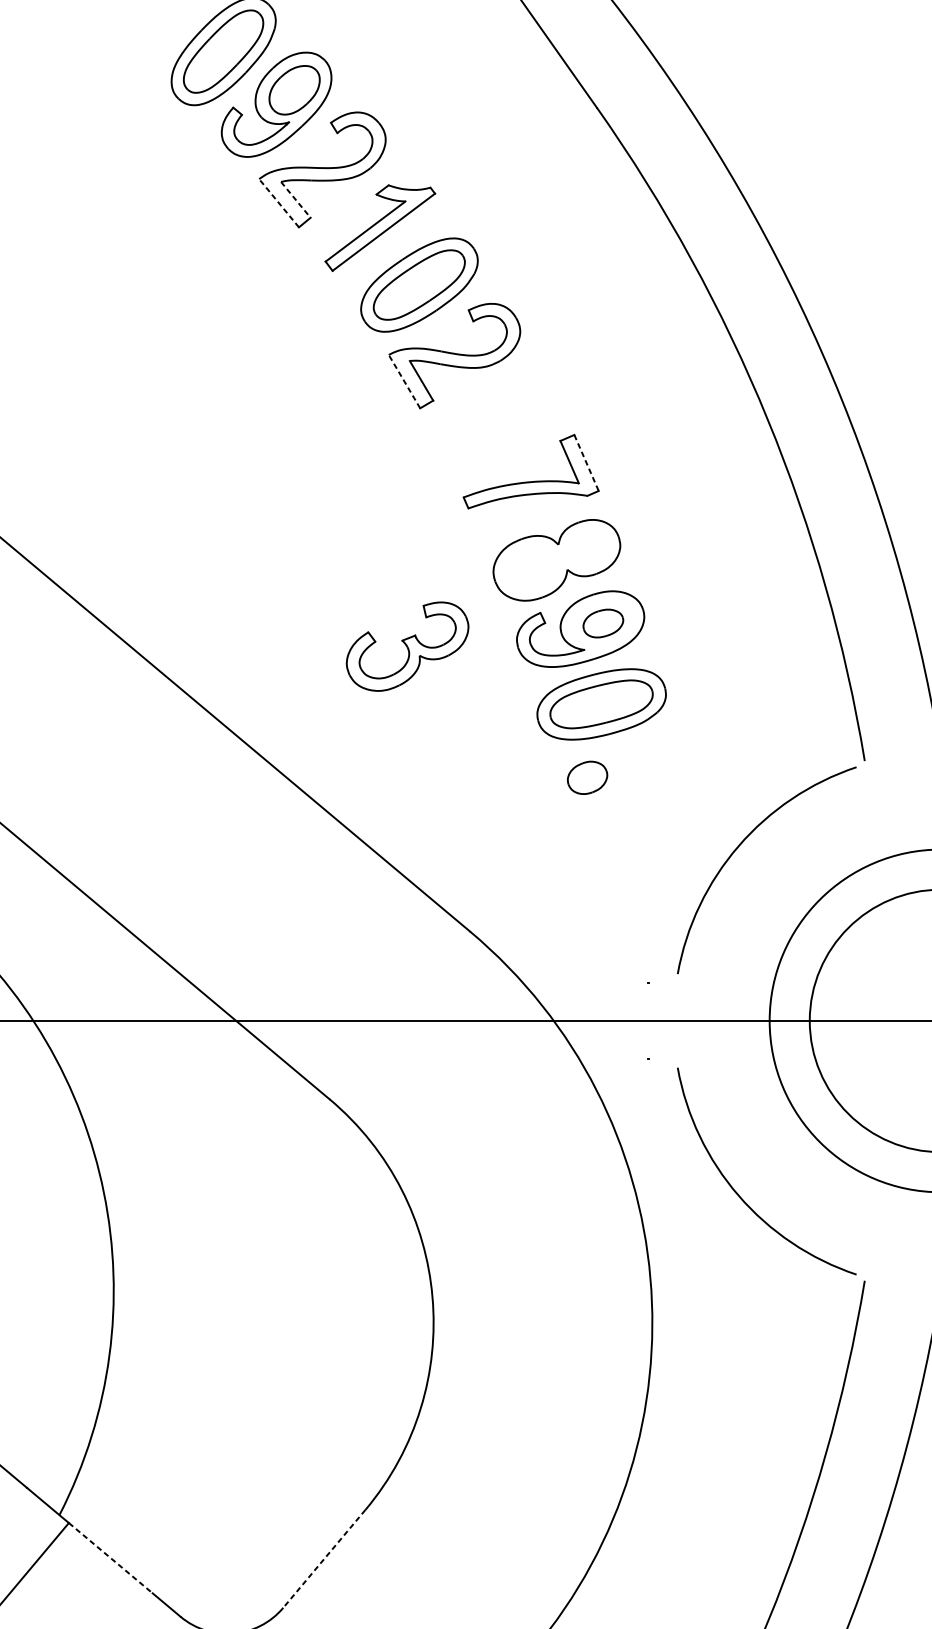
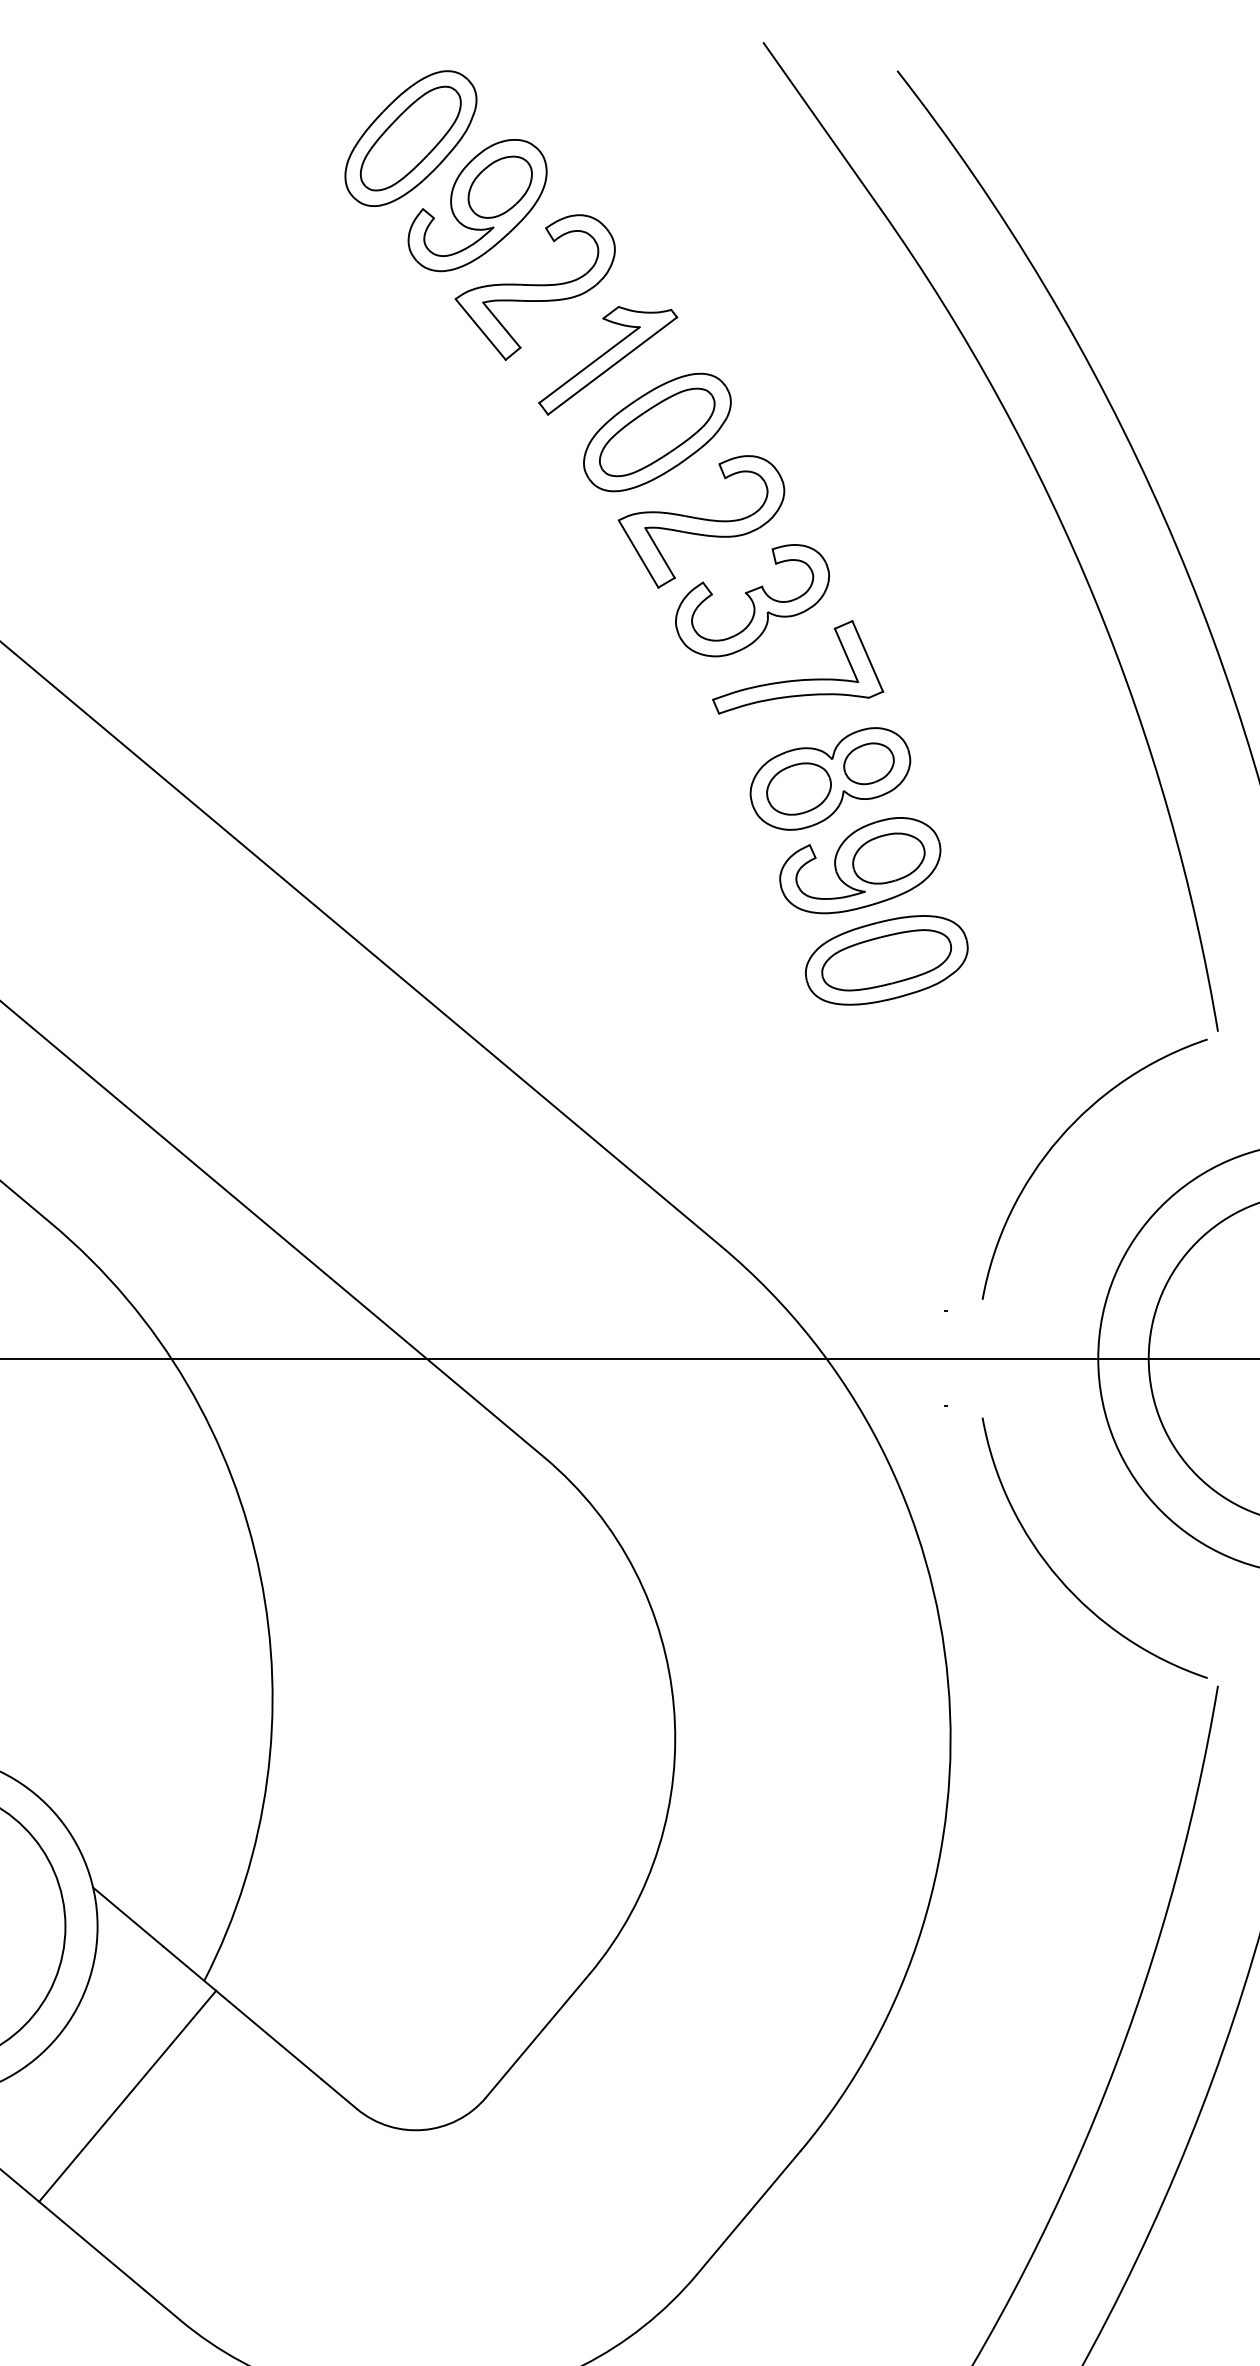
line: (296, 200) -> (502, 325), dashed -> solid
line: (278, 203) -> (480, 329), dashed -> solid
line: (404, 382) -> (638, 554), dashed -> solid
line: (586, 463) -> (867, 656), dashed -> solid
part: (531, 567) -> (798, 788), added
part: (603, 623) -> (888, 858), size x1.43
part: (407, 646) -> (752, 600), moved
part: (587, 777) -> (868, 763), moved
line: (110, 1558) -> (268, 2035), dashed -> solid
line: (324, 1559) -> (537, 2036), dashed -> solid

